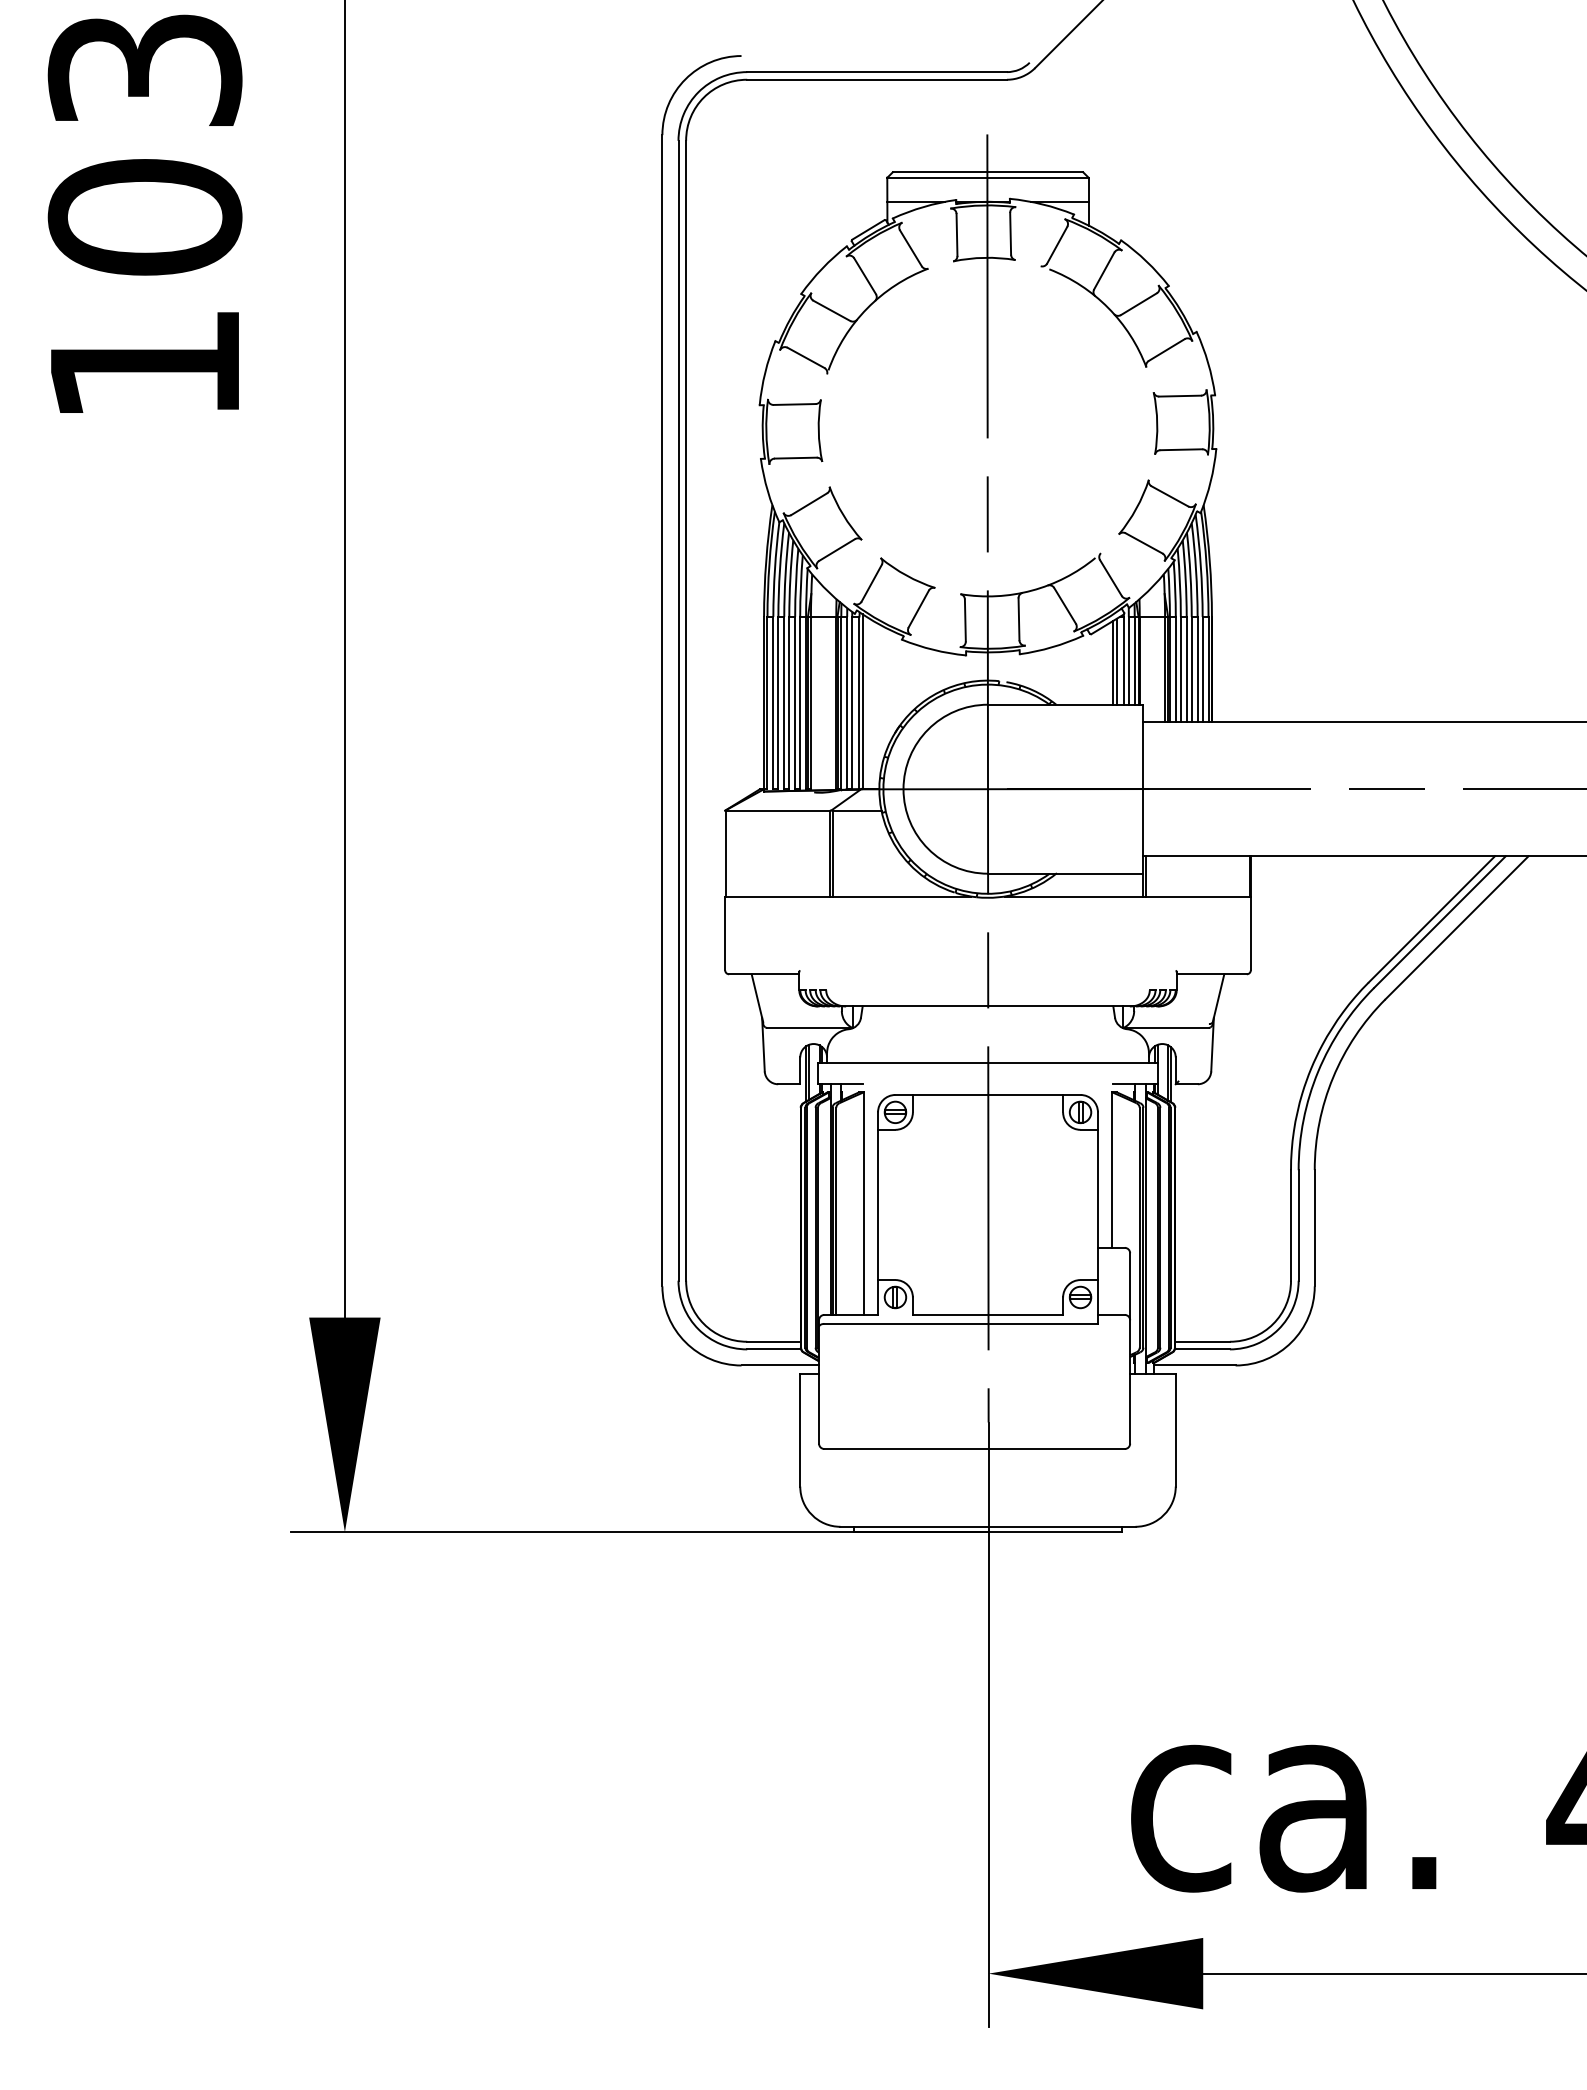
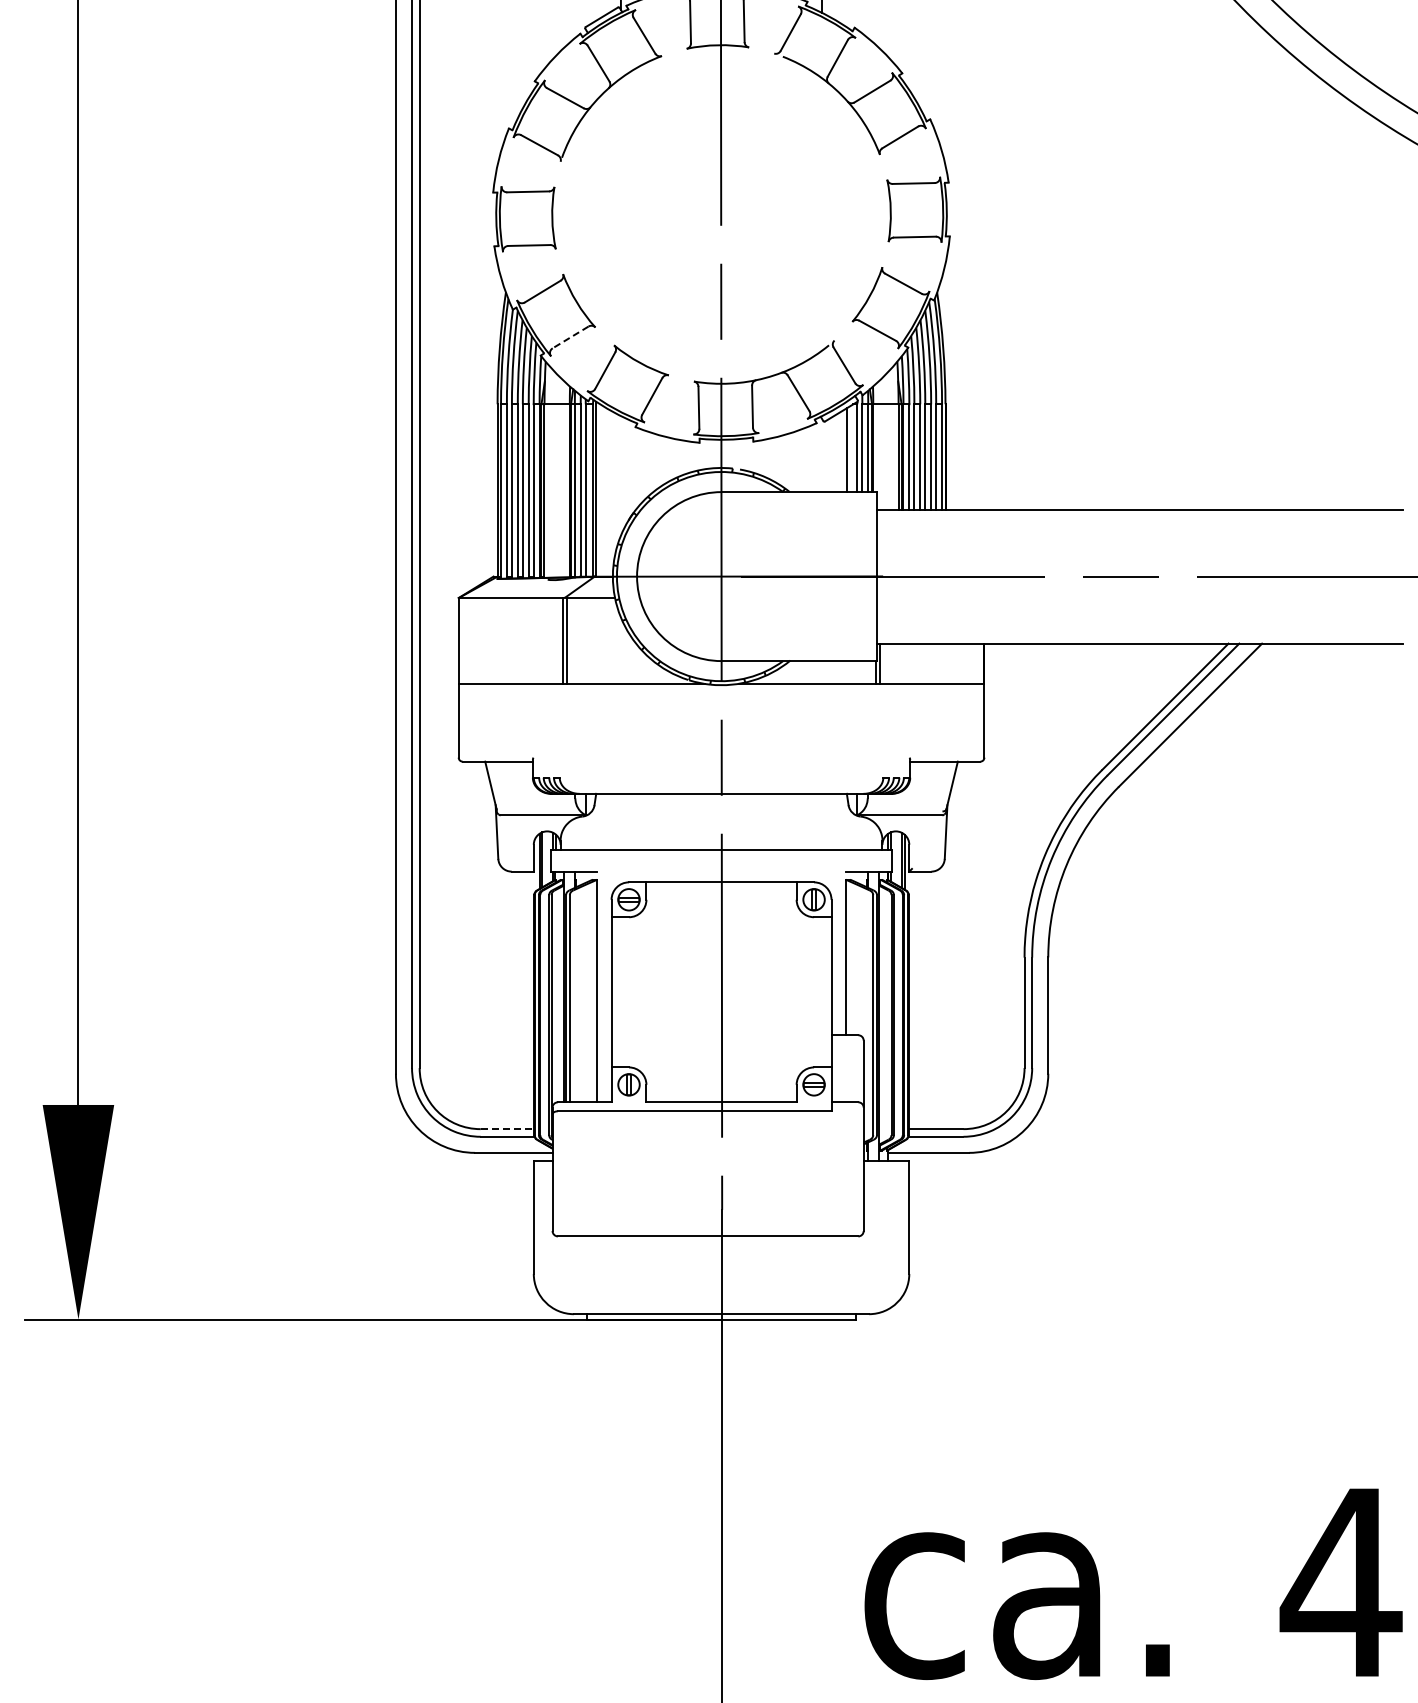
line: (837, 550) -> (571, 337), solid -> dashed
line: (1116, 661) -> (850, 448), removed
line: (773, 1341) -> (507, 1128), solid -> dashed

